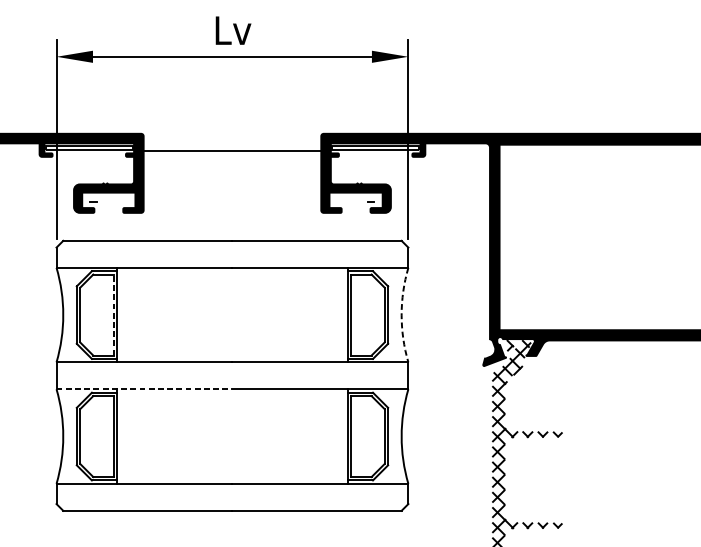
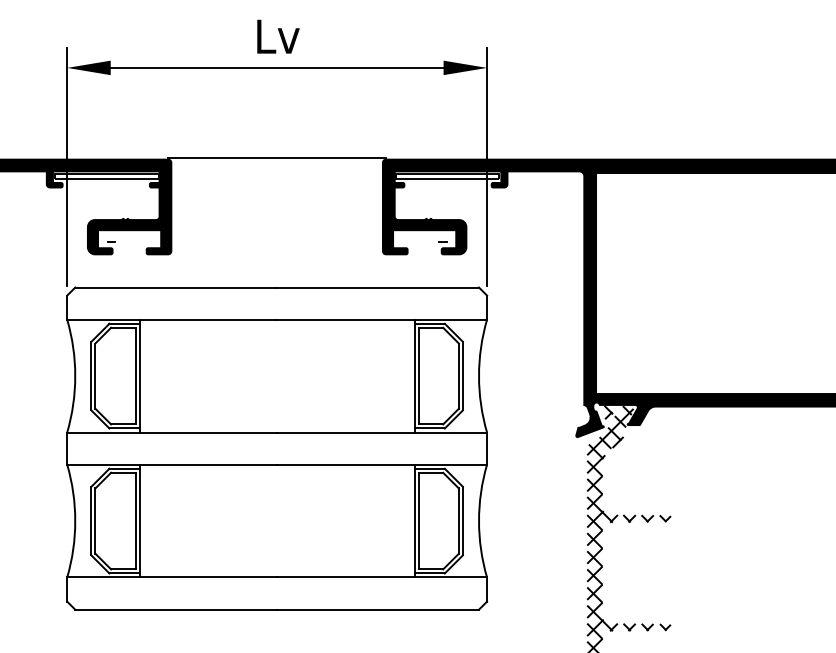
line: (232, 151) -> (277, 157), moved
line: (113, 314) -> (135, 375), dashed -> solid
arc: (402, 315) -> (479, 376), dashed -> solid
line: (144, 389) -> (172, 464), dashed -> solid

